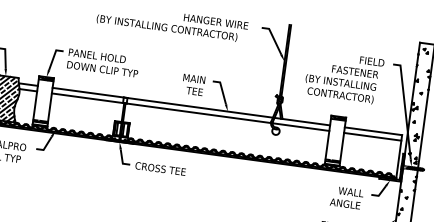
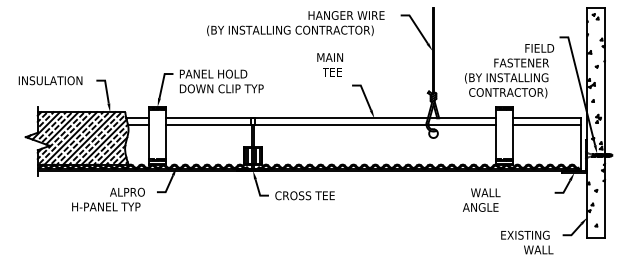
text: (344, 77) -> (509, 71), moved
text: (192, 84) -> (329, 64), moved
text: (346, 197) -> (481, 199), moved

